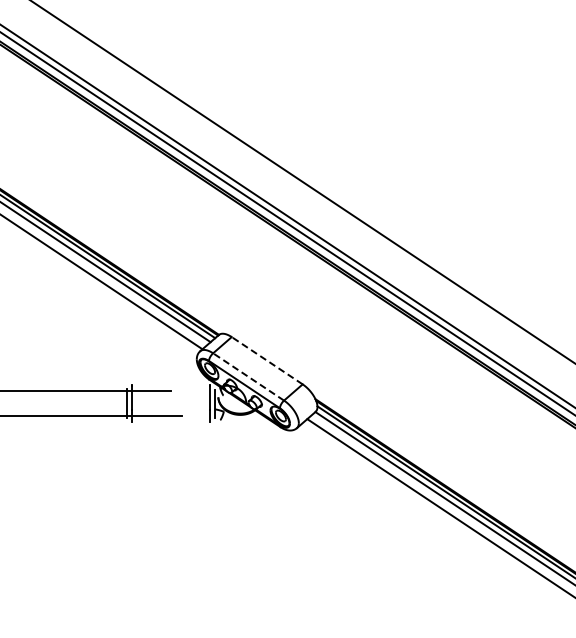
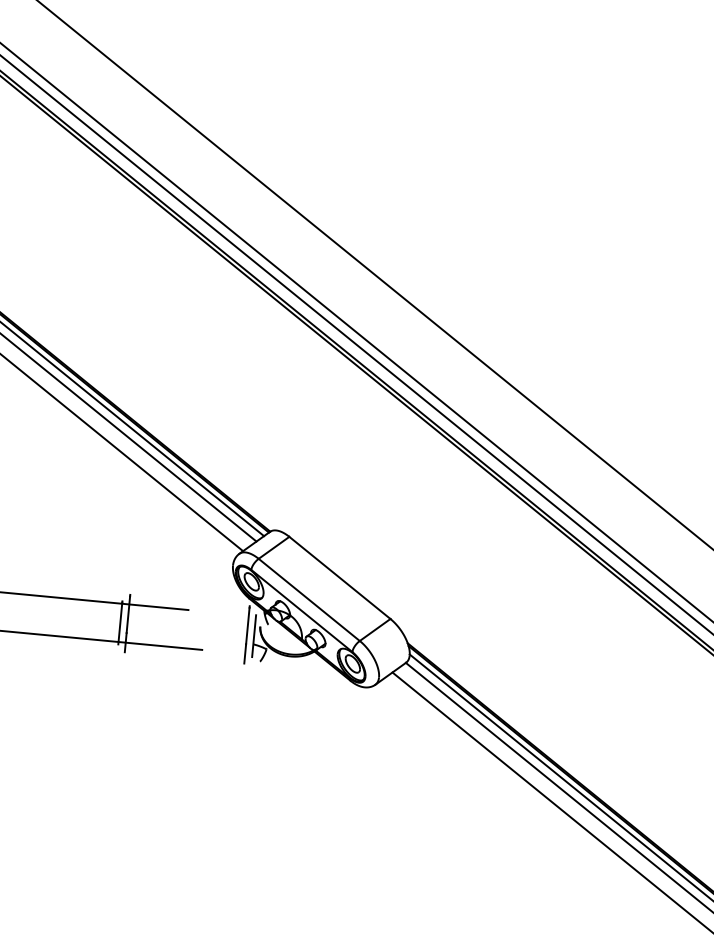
line: (267, 360) -> (340, 577), dashed -> solid
line: (248, 376) -> (309, 599), dashed -> solid

